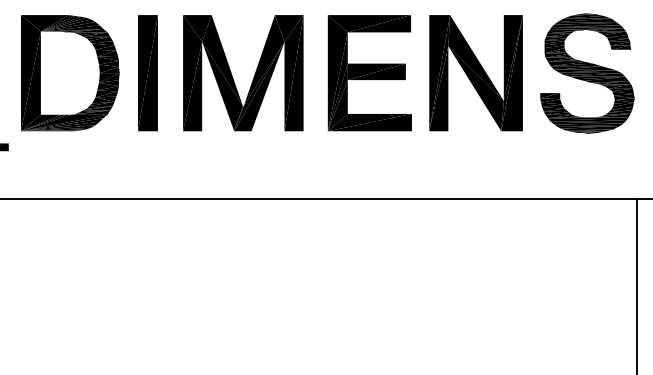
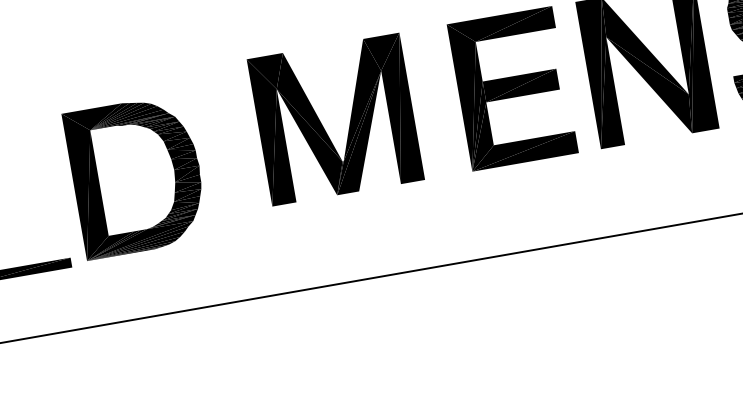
part: (70, 73) -> (137, 176), moved
part: (147, 73) -> (230, 138), removed
part: (253, 77) -> (349, 122), moved

